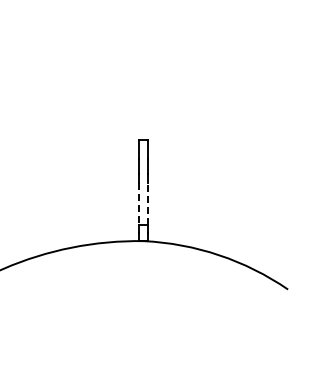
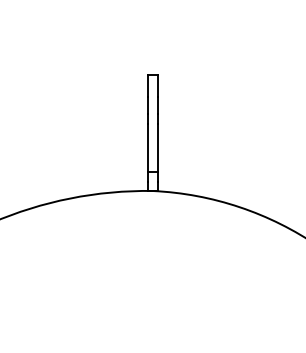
line: (147, 203) -> (157, 147), dashed -> solid
line: (139, 204) -> (148, 148), dashed -> solid

